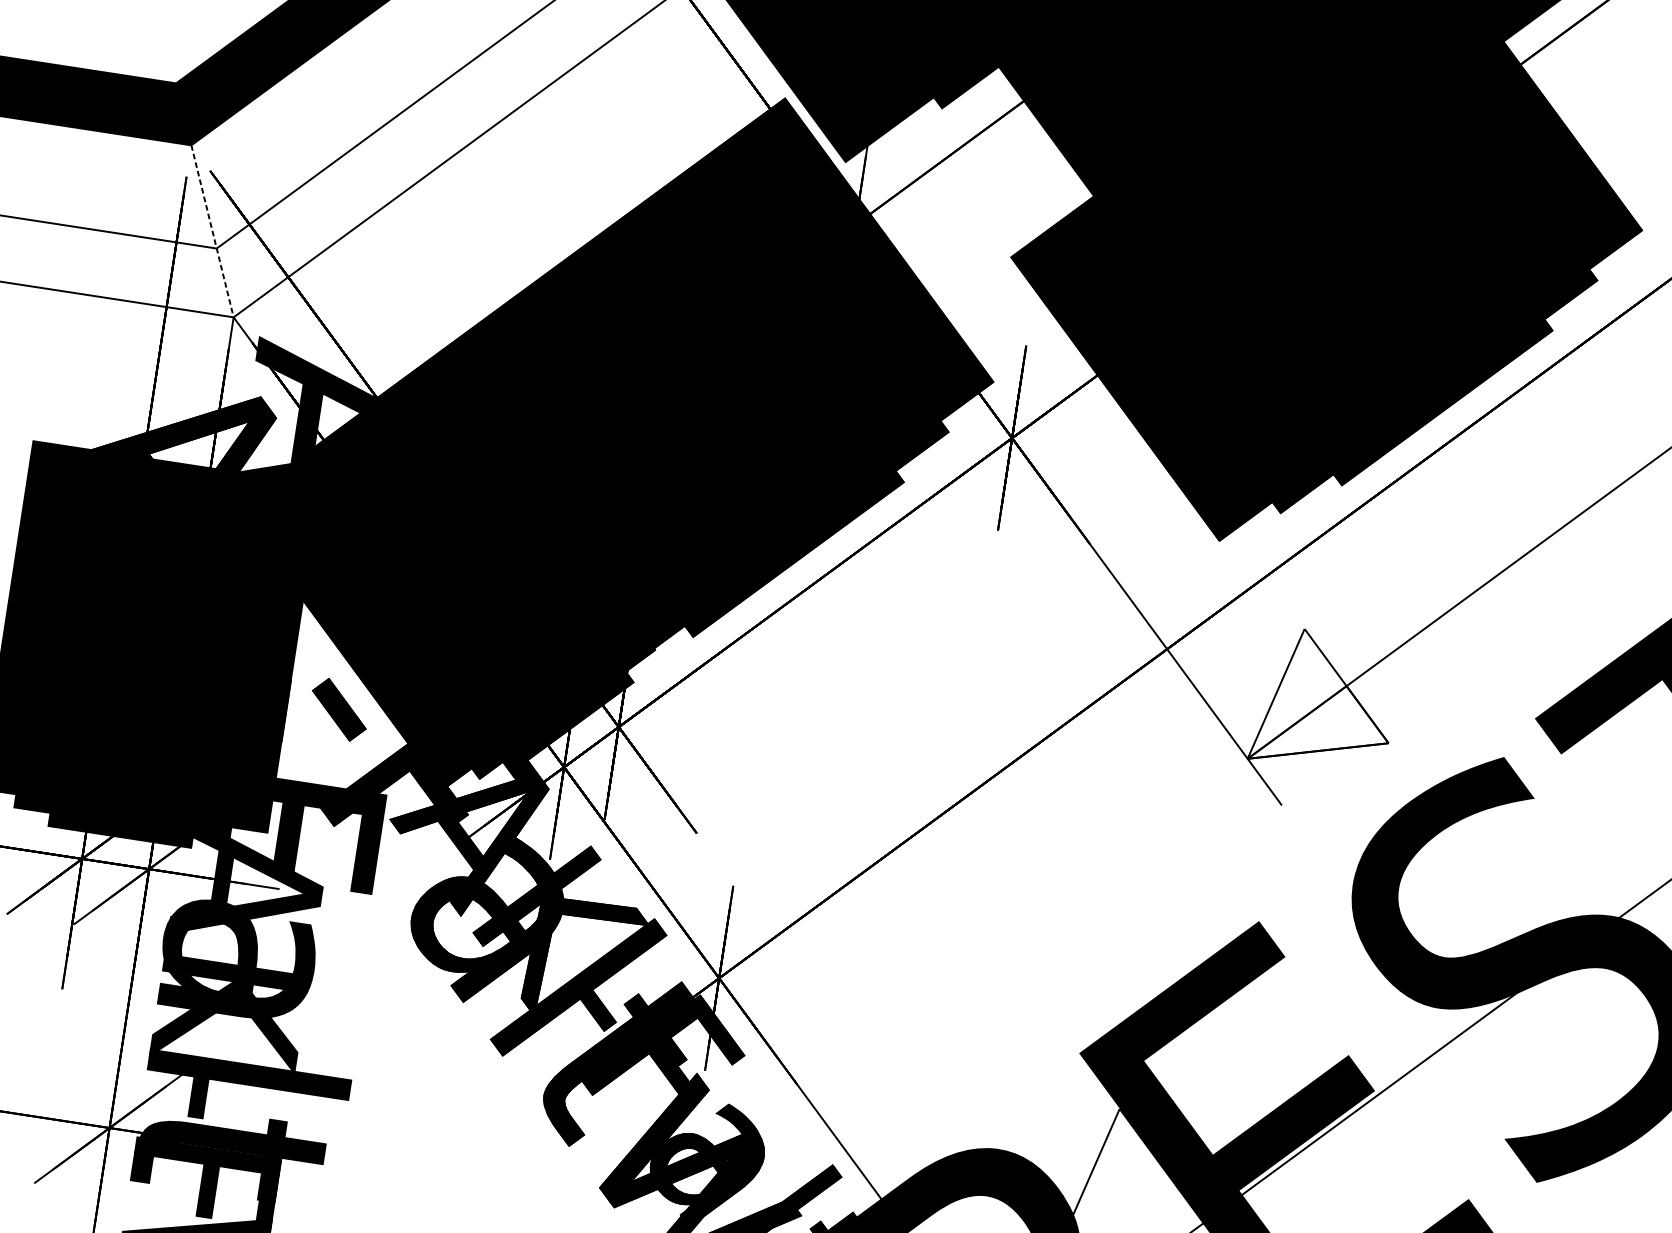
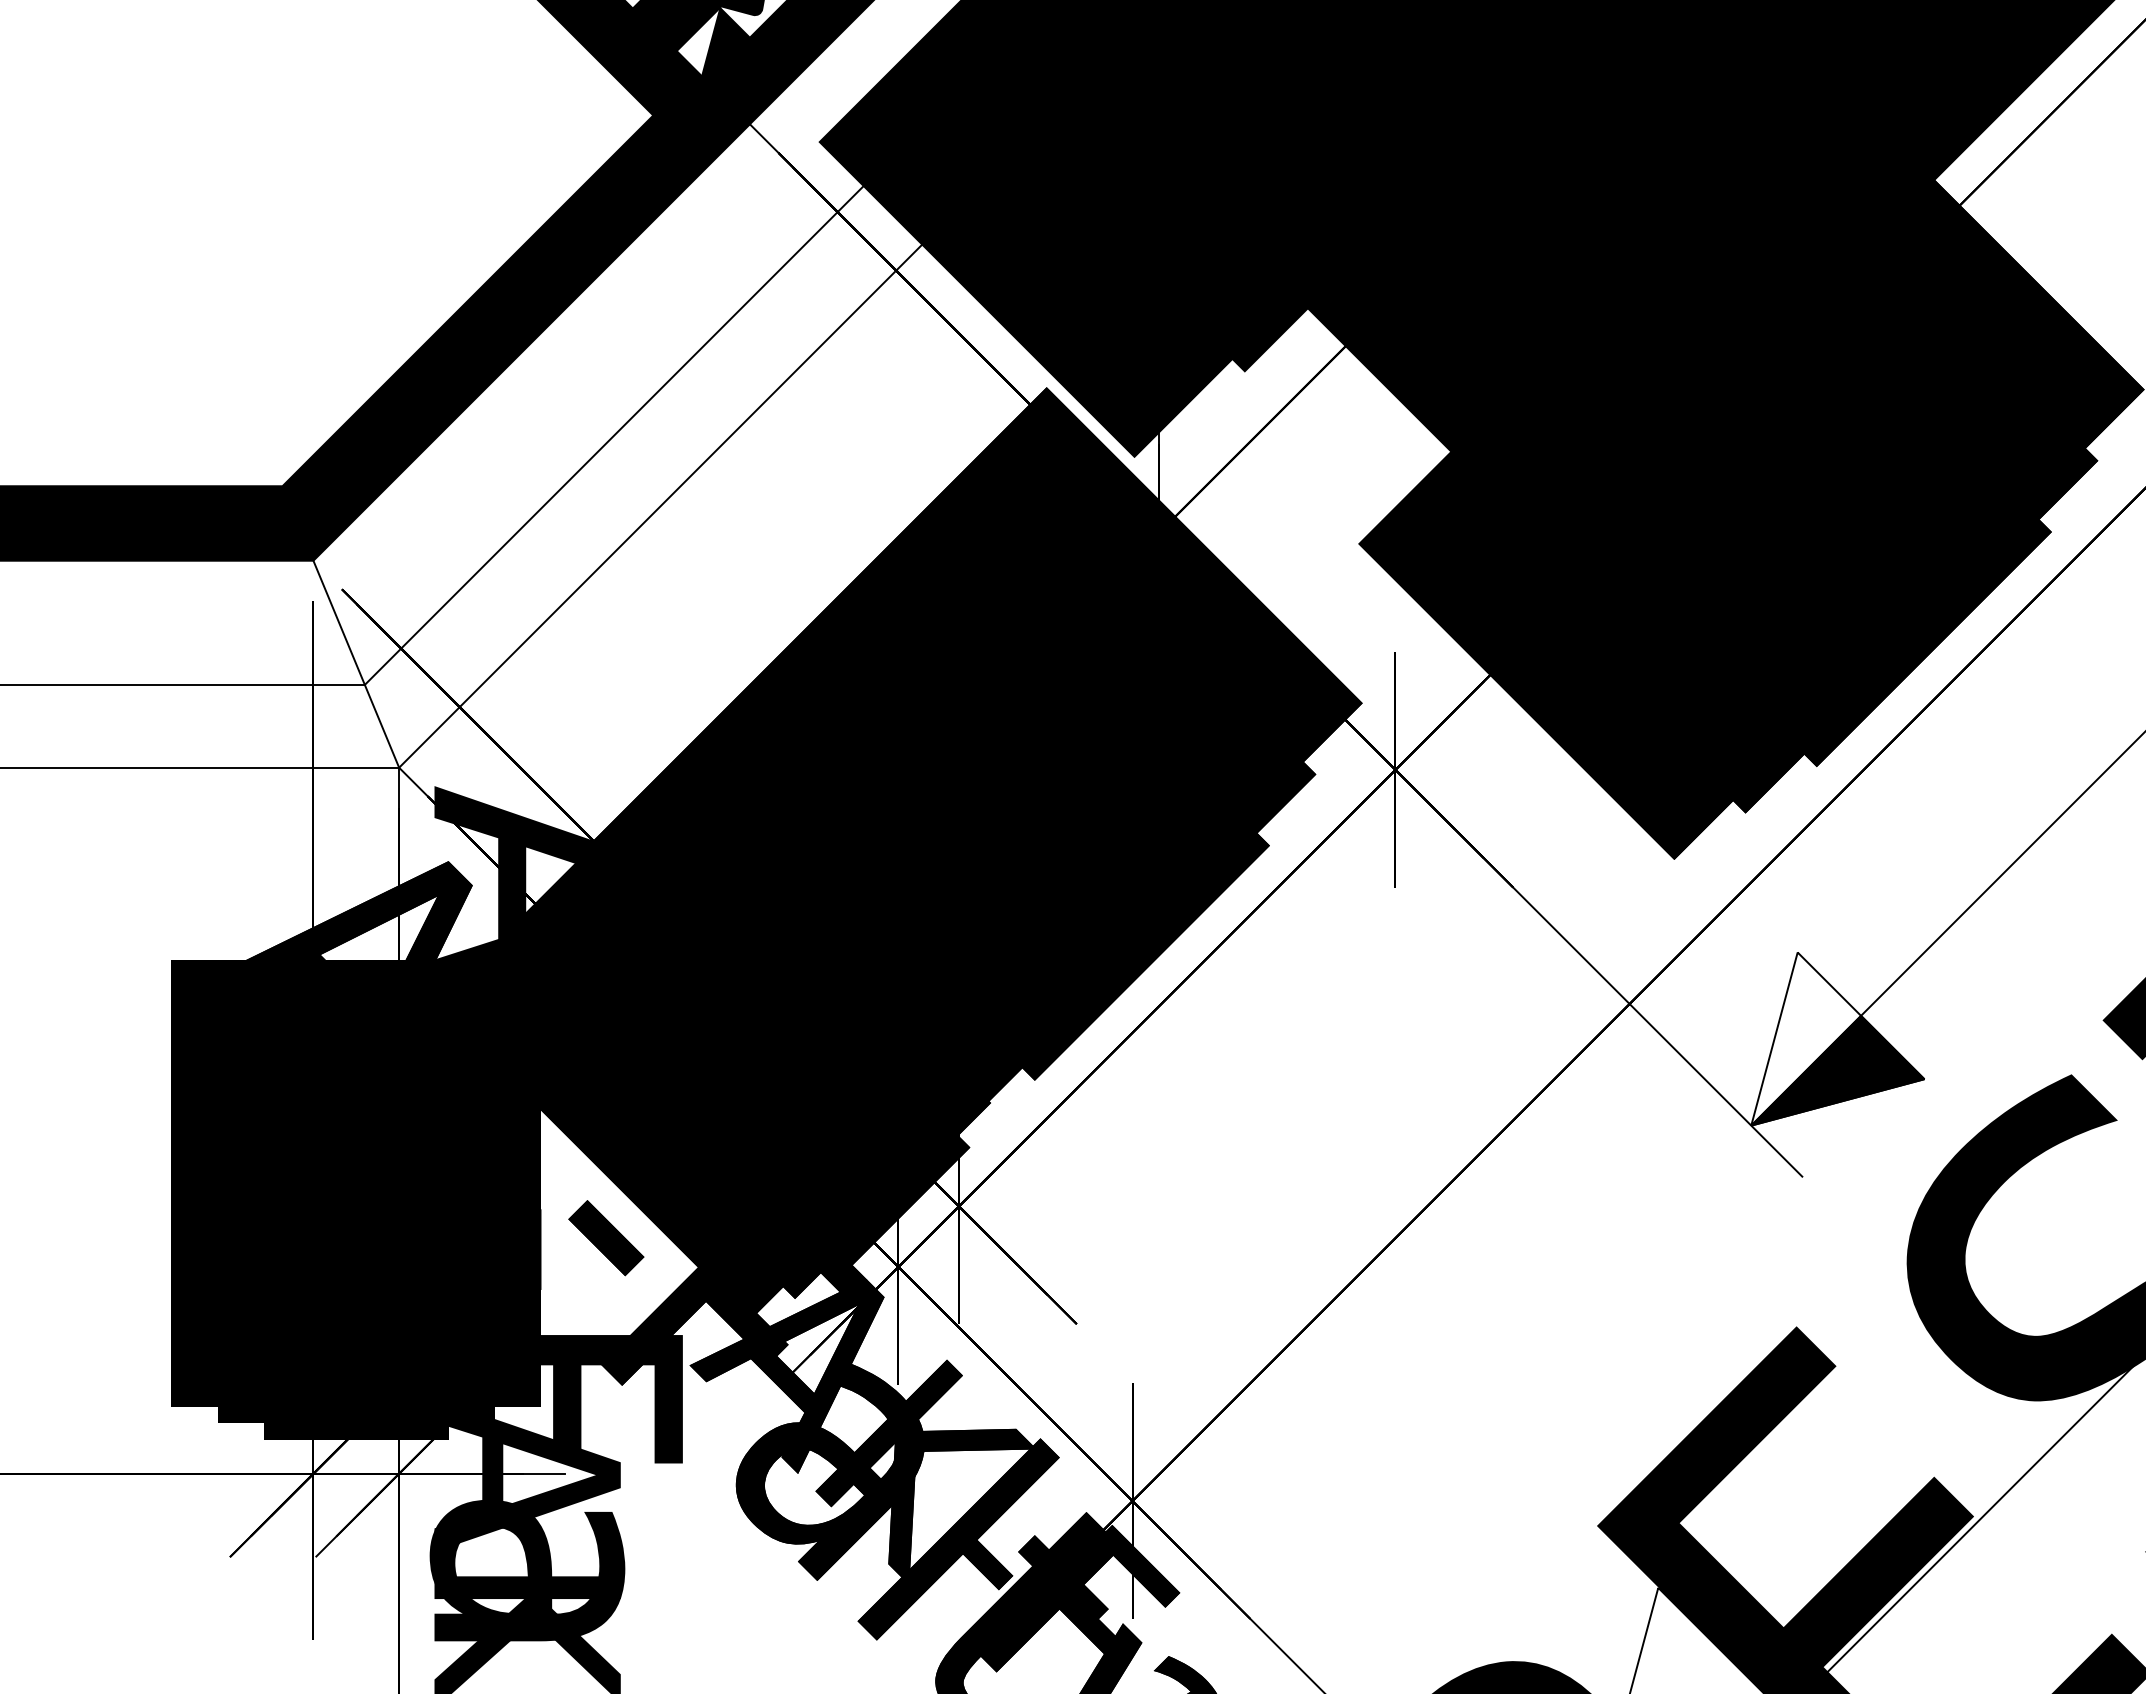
line: (212, 231) -> (356, 664), dashed -> solid
fill: (1321, 726) -> (1837, 1070), added

